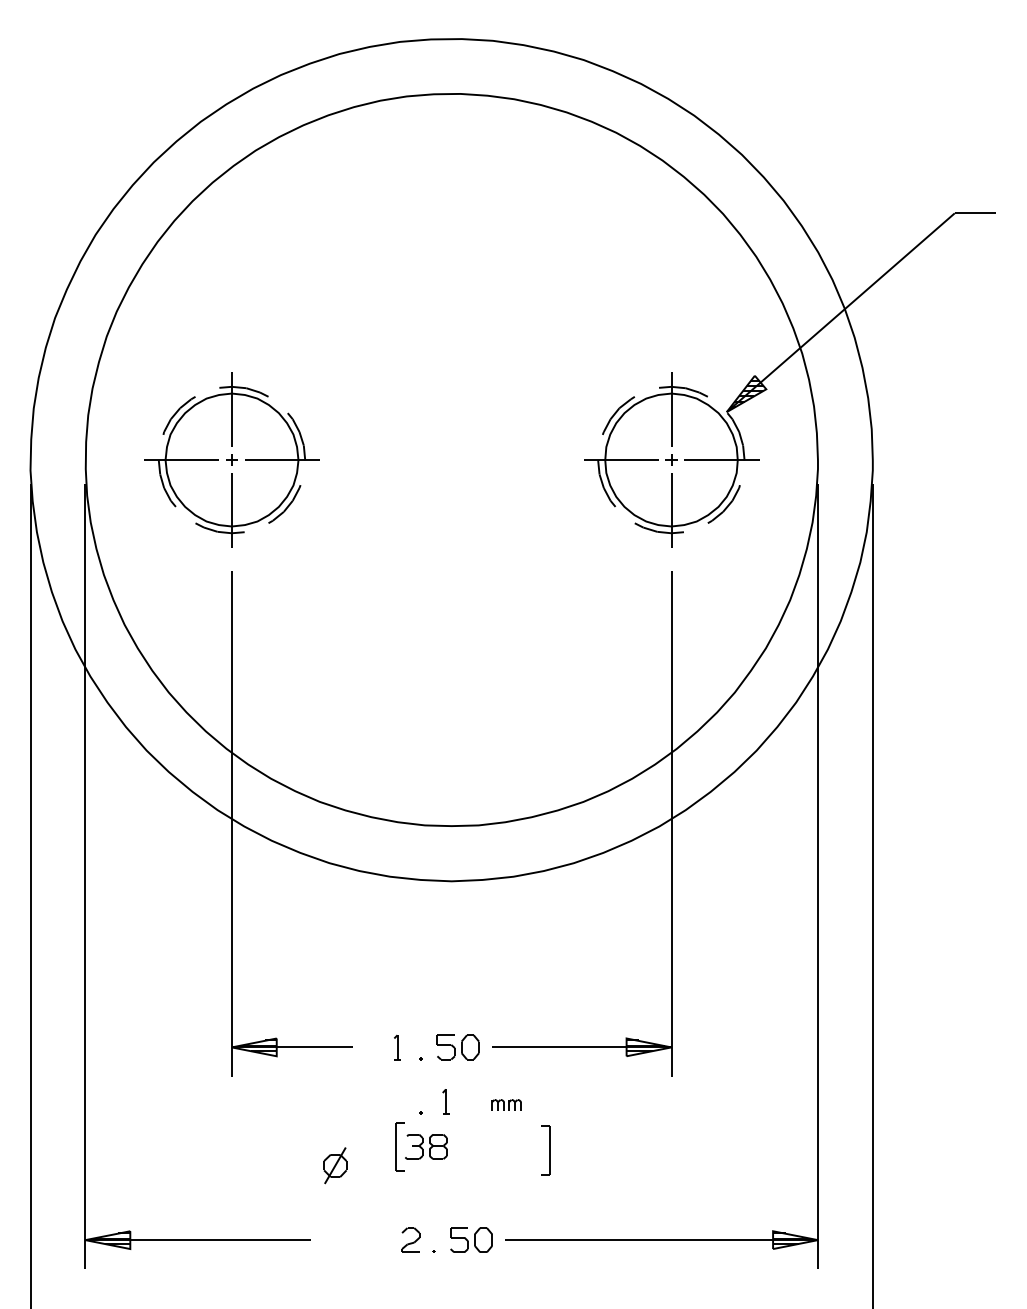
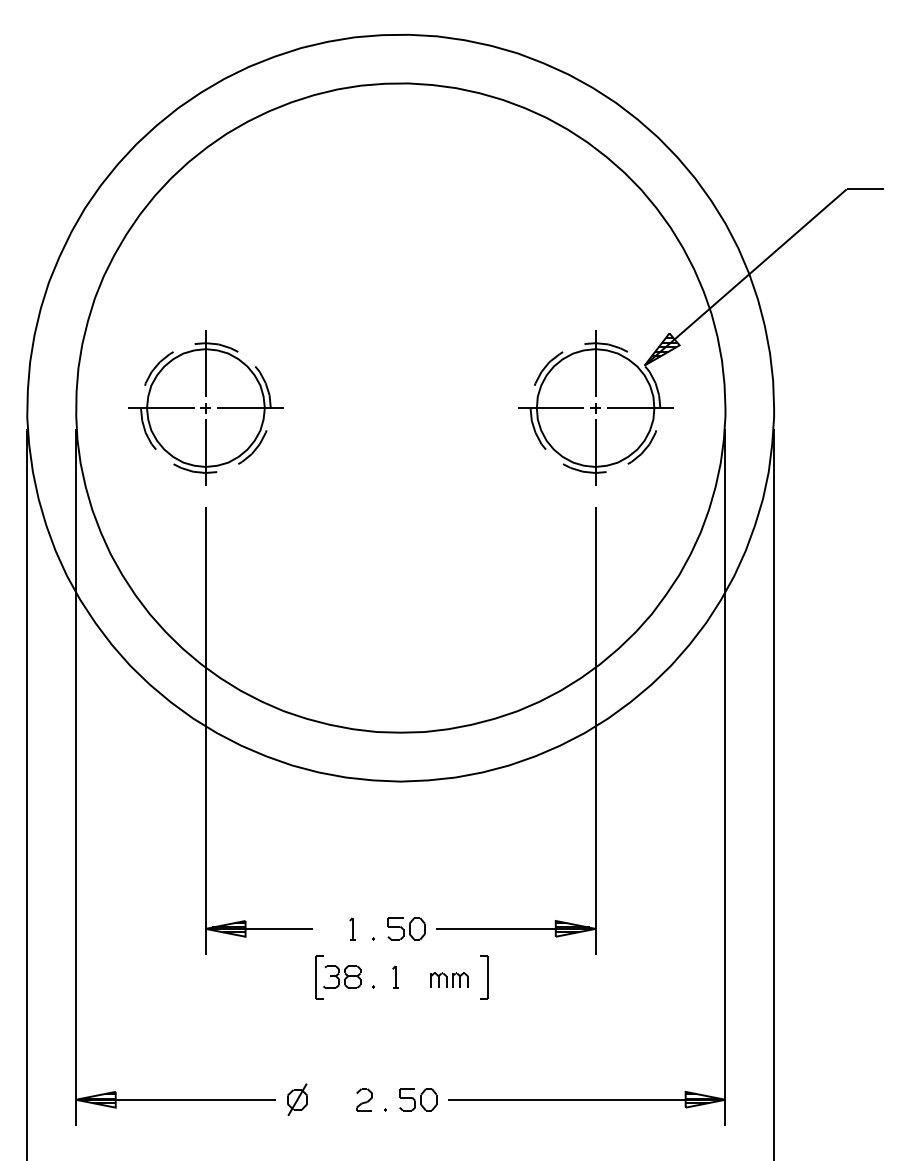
part: (506, 1104) -> (449, 979), size x1.43
part: (422, 1147) -> (338, 977), moved
part: (546, 1150) -> (484, 977), moved
part: (335, 1165) -> (297, 1099), moved

